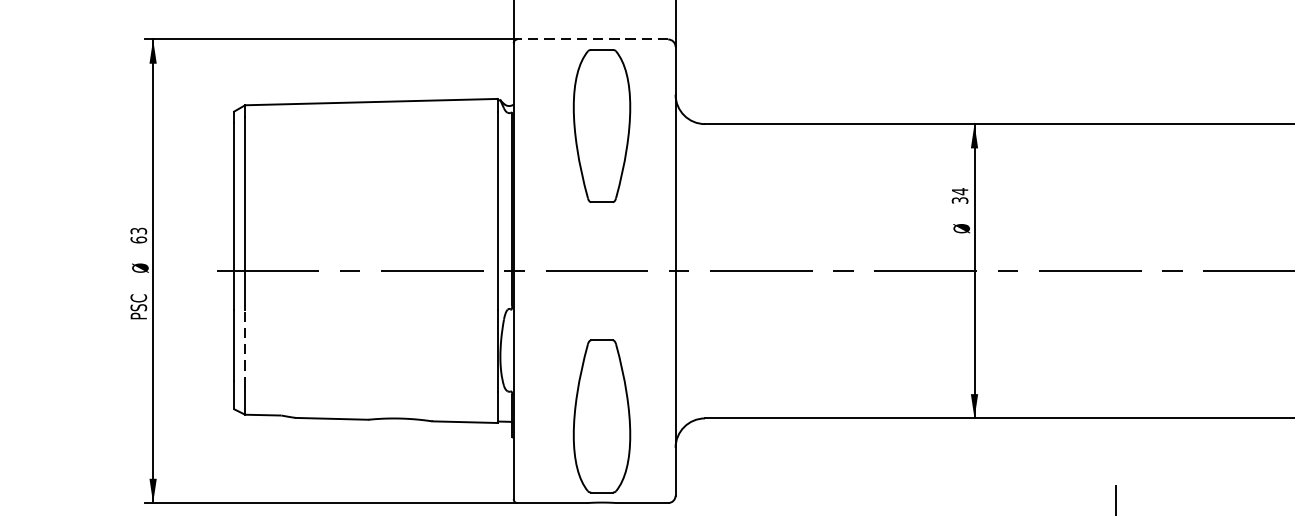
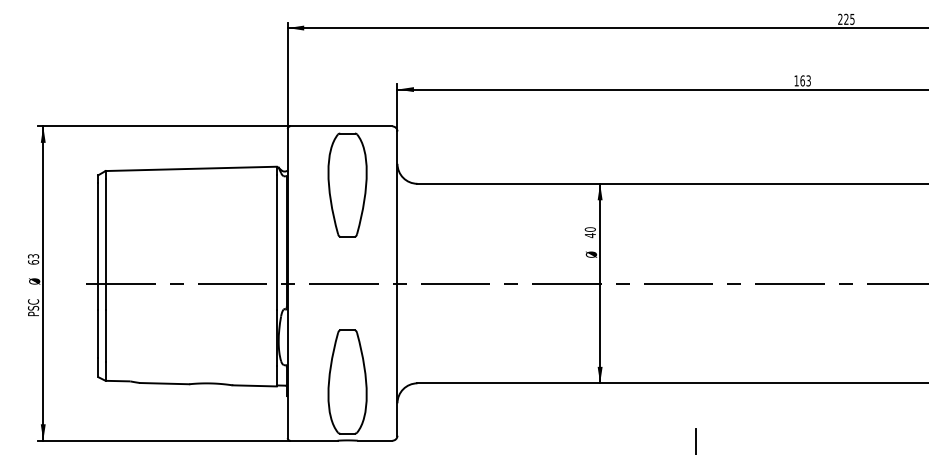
line: (591, 39) -> (340, 126), dashed -> solid
text: (958, 195) -> (589, 232), 34 -> 40
line: (244, 347) -> (105, 335), dashed -> solid

